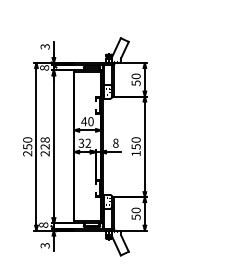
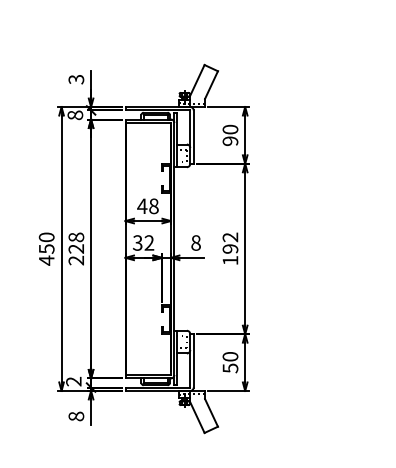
text: (135, 83) -> (229, 141), 50 -> 90
text: (90, 121) -> (153, 206), 40 -> 48
text: (135, 143) -> (229, 243), 150 -> 192
text: (27, 153) -> (46, 260), 250 -> 450
text: (43, 224) -> (73, 380), 8 -> 2
text: (45, 245) -> (76, 416), 3 -> 8

